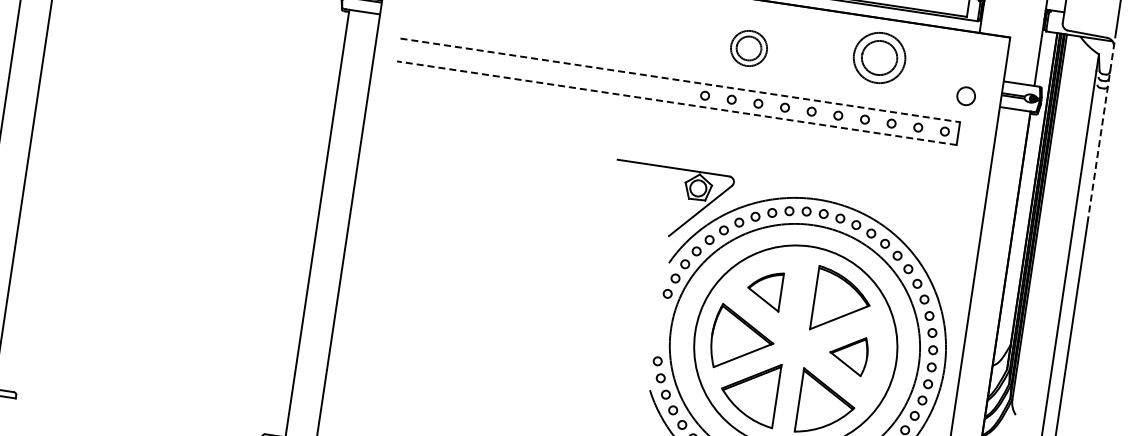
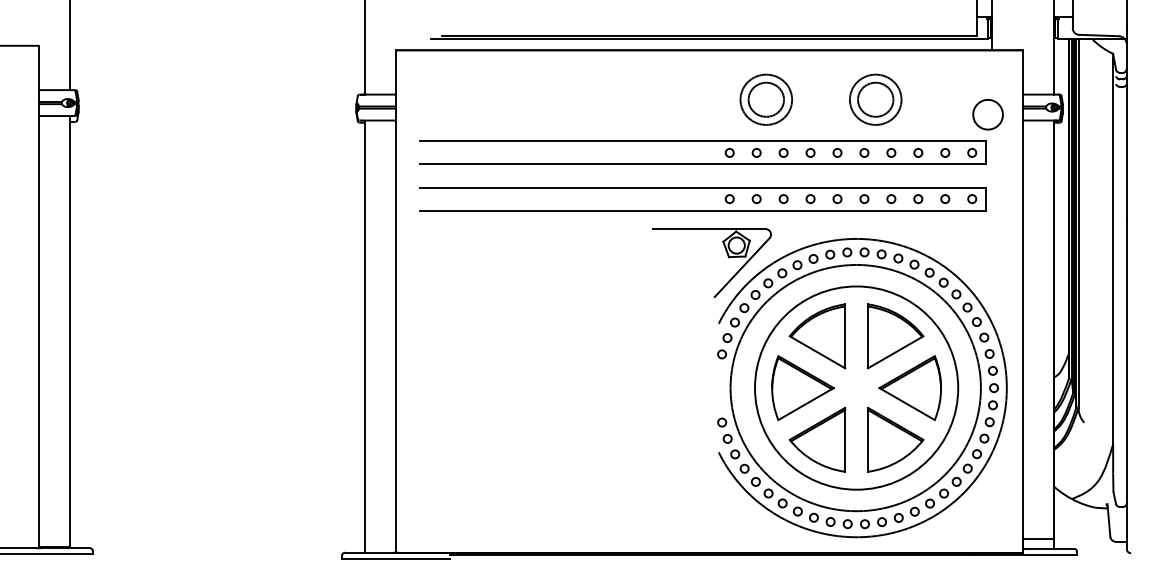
part: (748, 48) -> (765, 99), size x1.43
part: (879, 57) -> (875, 99), moved
line: (679, 80) -> (702, 141), dashed -> solid
part: (965, 95) -> (987, 114), size x1.67
line: (676, 103) -> (702, 164), dashed -> solid
part: (672, 126) -> (702, 188), added
line: (1101, 126) -> (1126, 124), dashed -> solid
part: (764, 290) -> (817, 336), size x1.67
part: (848, 354) -> (909, 387), size x1.67

